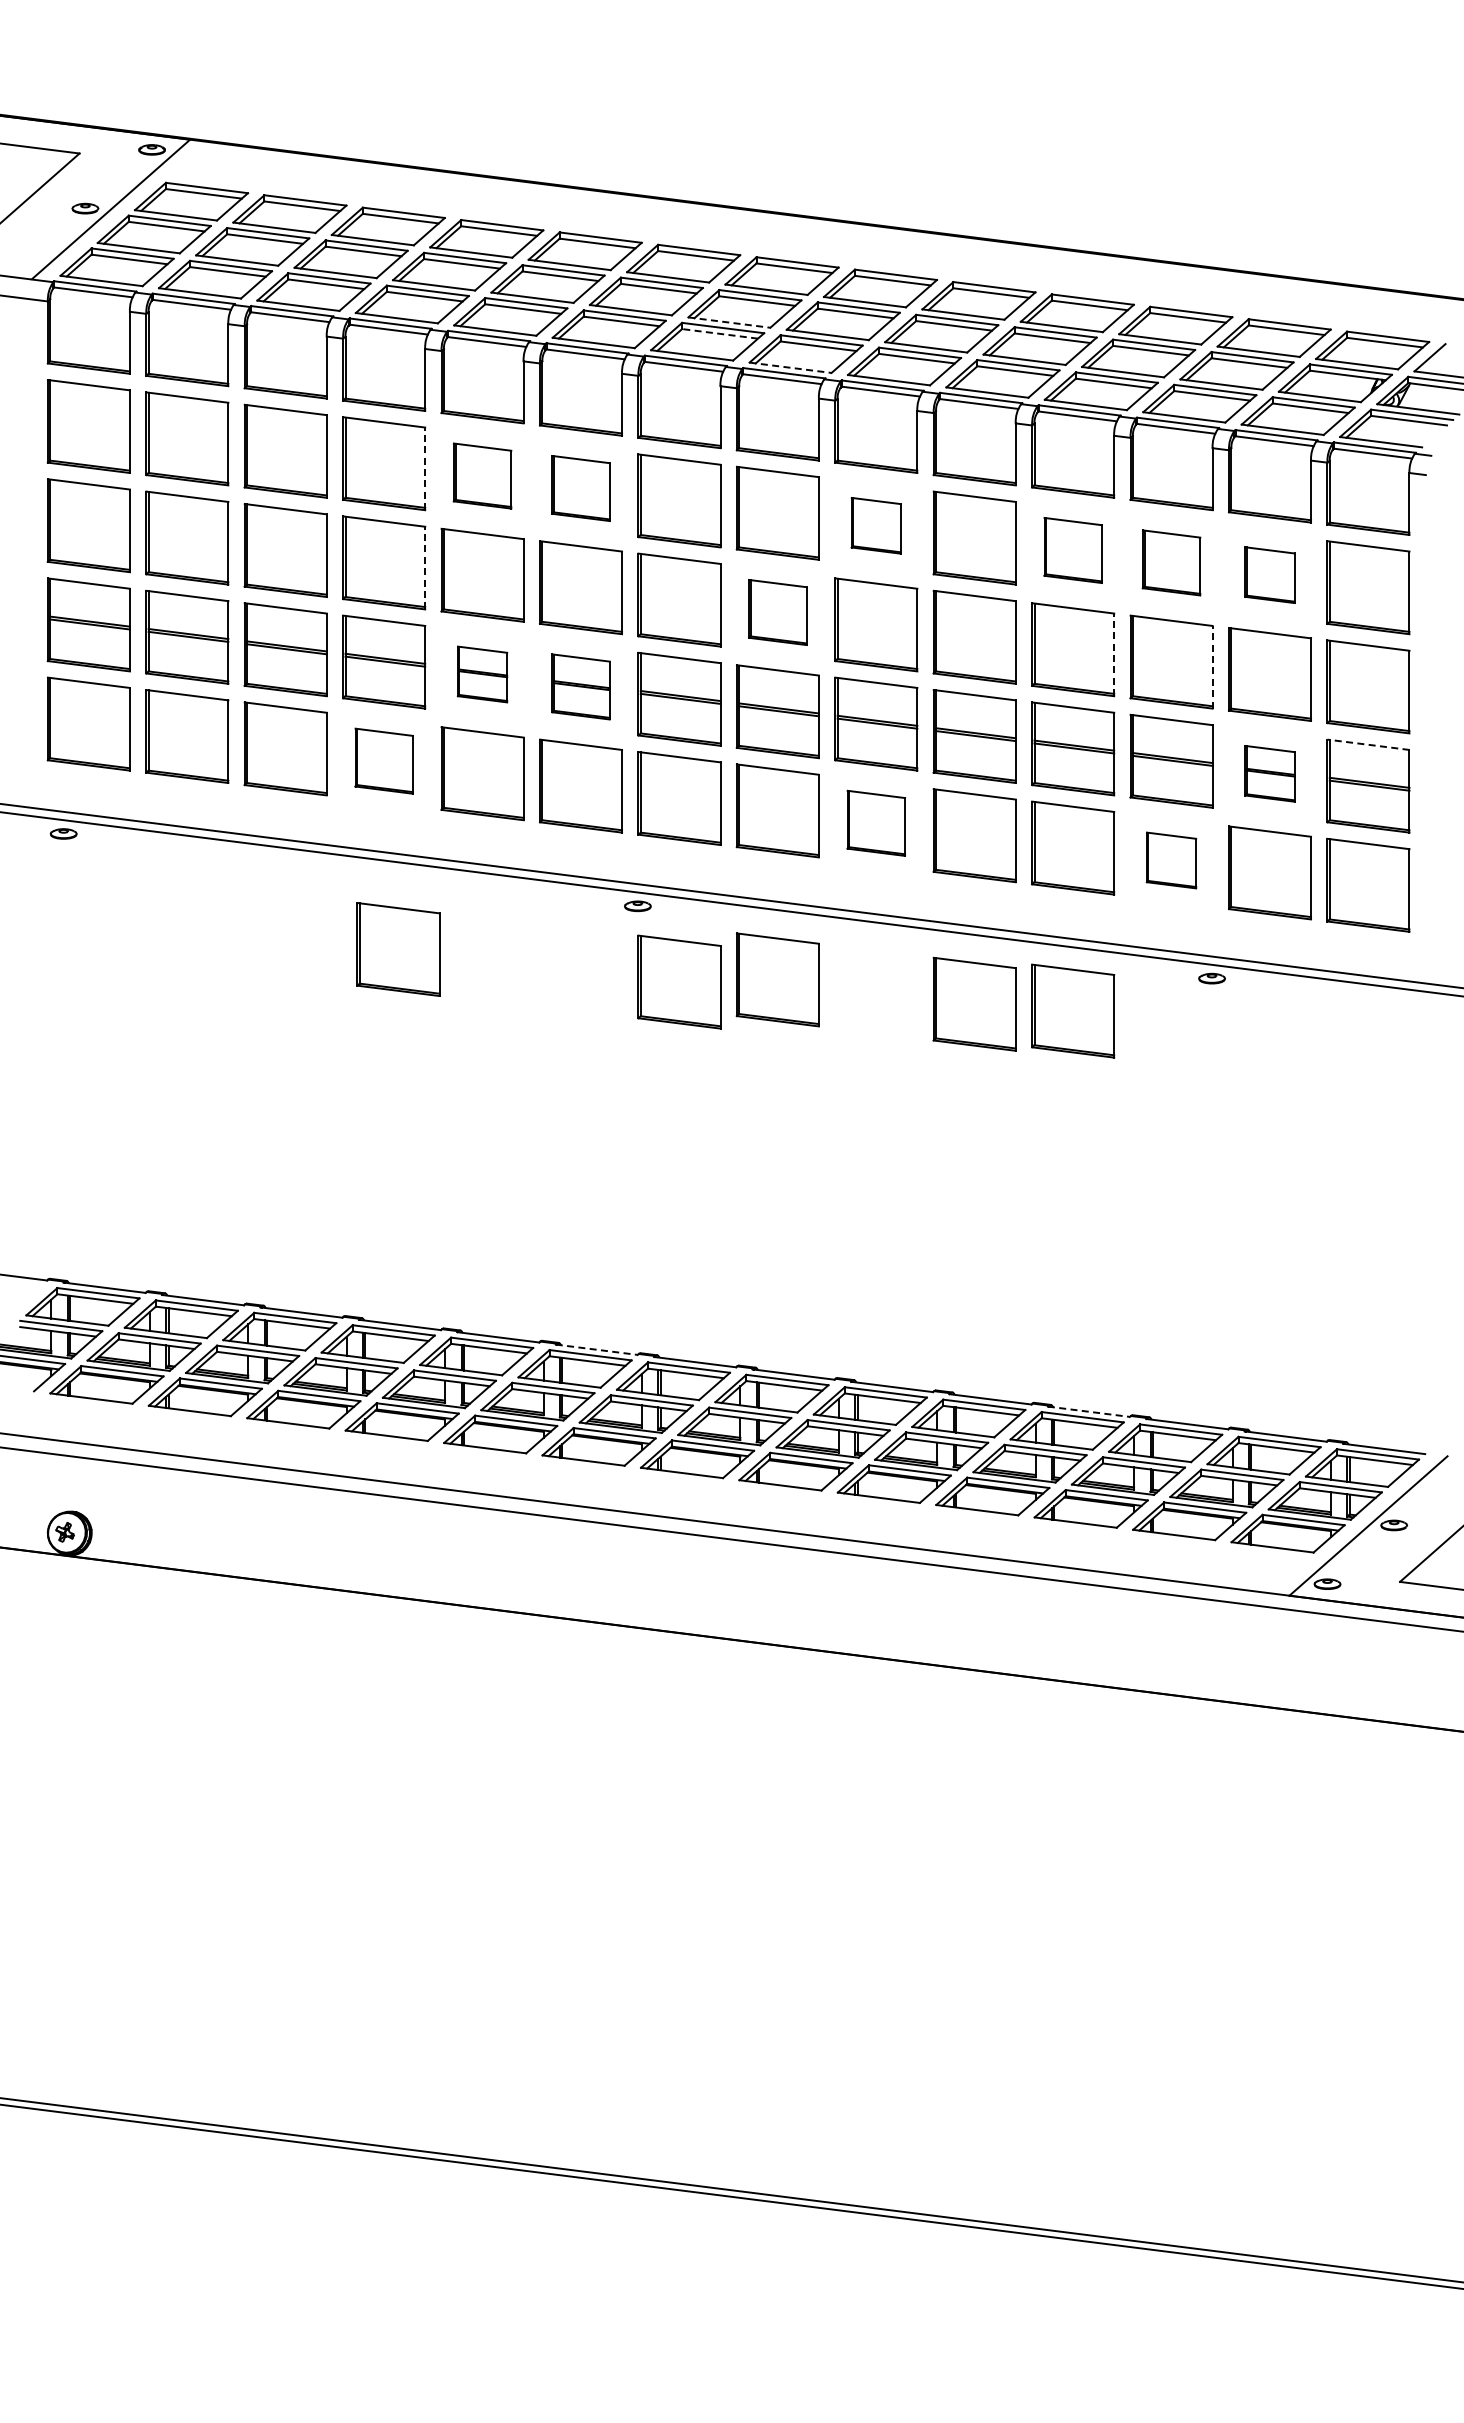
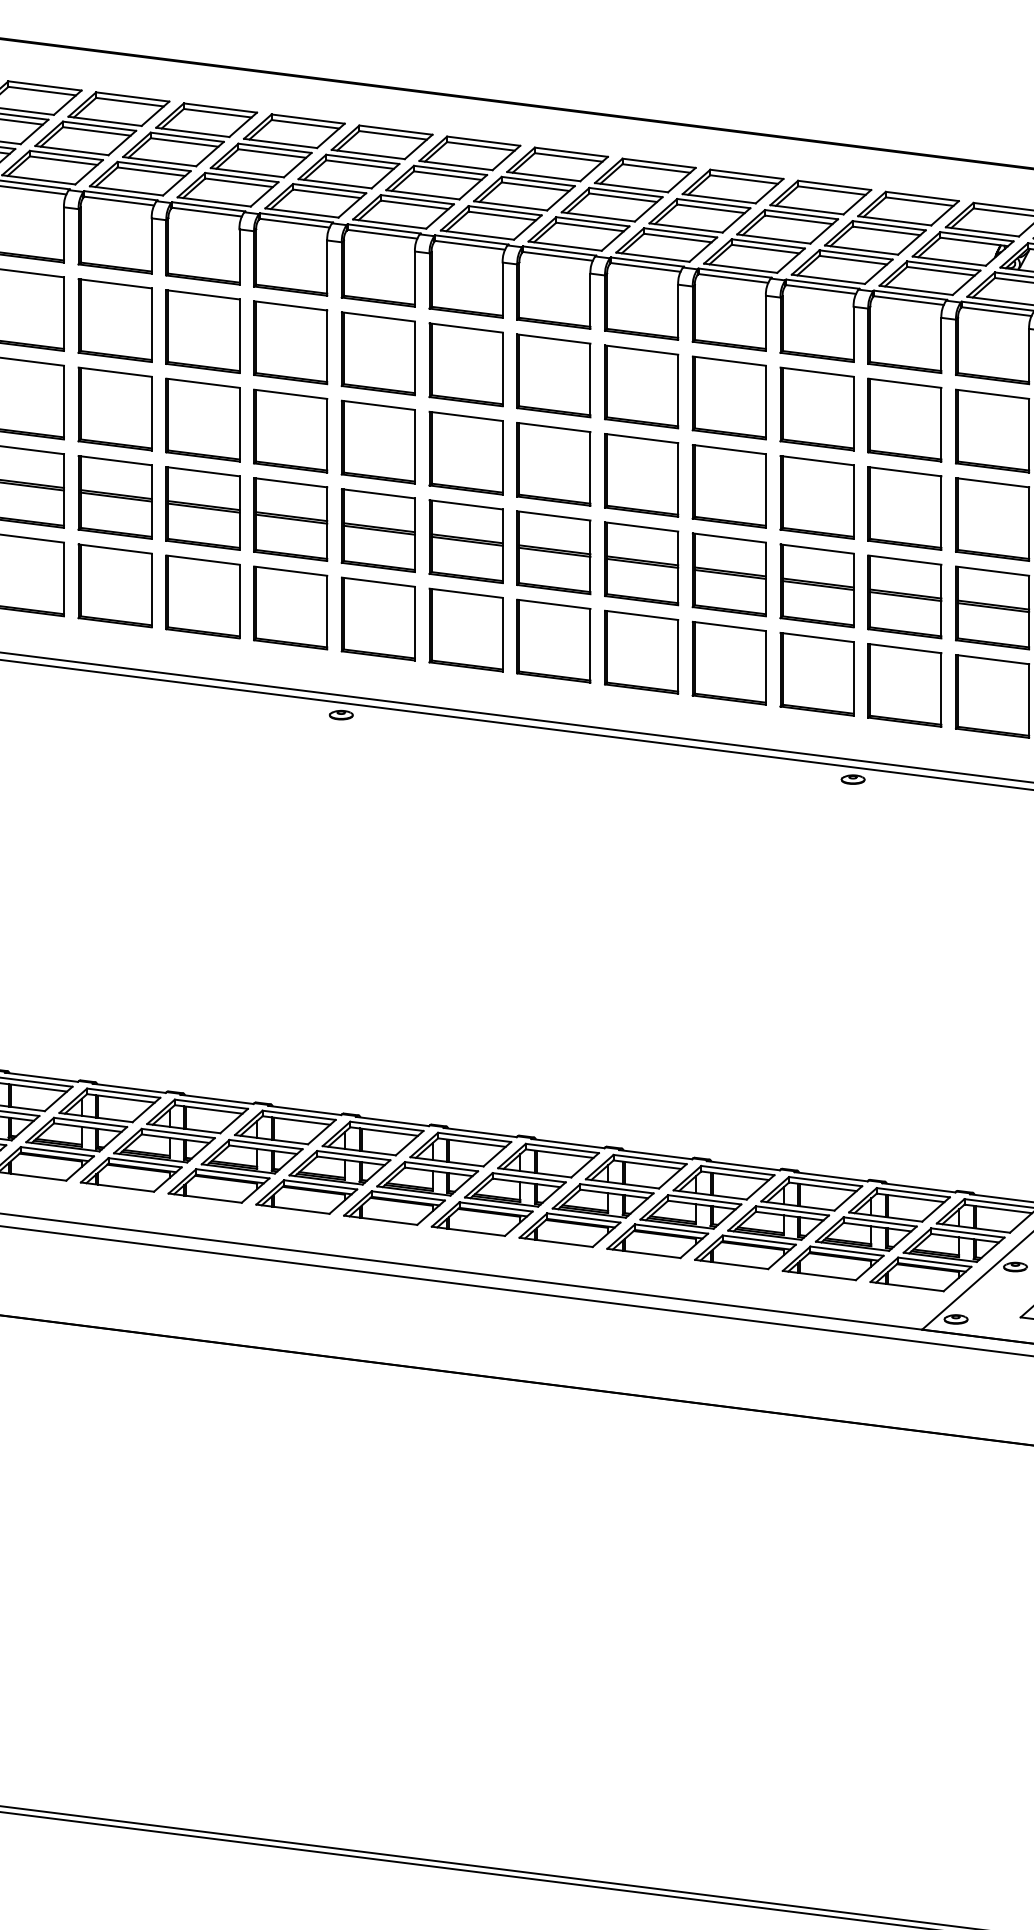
line: (729, 322) -> (423, 194), dashed -> solid
line: (719, 333) -> (414, 204), dashed -> solid
line: (791, 367) -> (478, 234), dashed -> solid
line: (425, 468) -> (152, 324), dashed -> solid
part: (482, 475) -> (202, 331), size x1.43
part: (580, 488) -> (290, 342), size x1.43
part: (876, 525) -> (554, 375), size x1.67
part: (1073, 550) -> (729, 397), size x1.43
part: (1171, 562) -> (817, 408), size x1.43
line: (425, 567) -> (152, 413), dashed -> solid
part: (1269, 574) -> (904, 419), size x1.67
part: (777, 612) -> (465, 453), size x1.43
line: (1114, 654) -> (766, 490), dashed -> solid
line: (1212, 666) -> (853, 501), dashed -> solid
part: (482, 674) -> (202, 508), size x1.67
part: (580, 686) -> (290, 519), size x1.43
line: (1367, 744) -> (991, 570), dashed -> solid
part: (384, 760) -> (115, 585), size x1.43
part: (1269, 773) -> (904, 596), size x1.67
part: (876, 823) -> (554, 641), size x1.43
part: (1171, 860) -> (817, 674), size x1.67
part: (398, 949) -> (127, 753), removed
part: (777, 979) -> (465, 780), removed
part: (679, 981) -> (378, 782), removed
part: (974, 1003) -> (641, 801), removed
part: (1073, 1010) -> (729, 808), removed
line: (597, 1349) -> (305, 1110), dashed -> solid
line: (1089, 1411) -> (743, 1165), dashed -> solid

